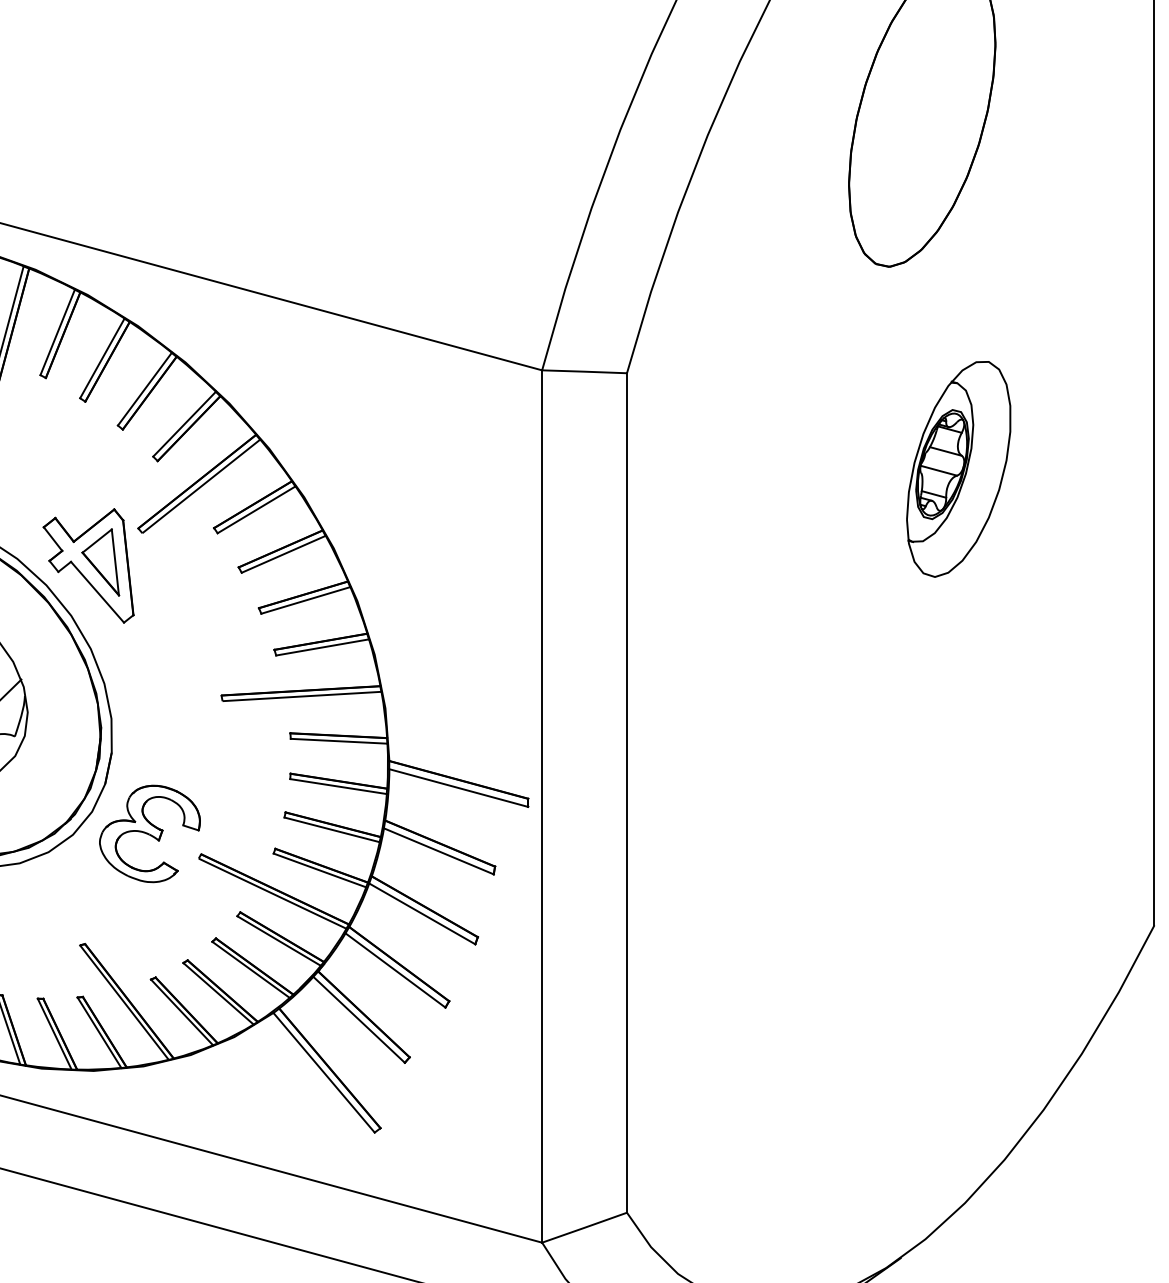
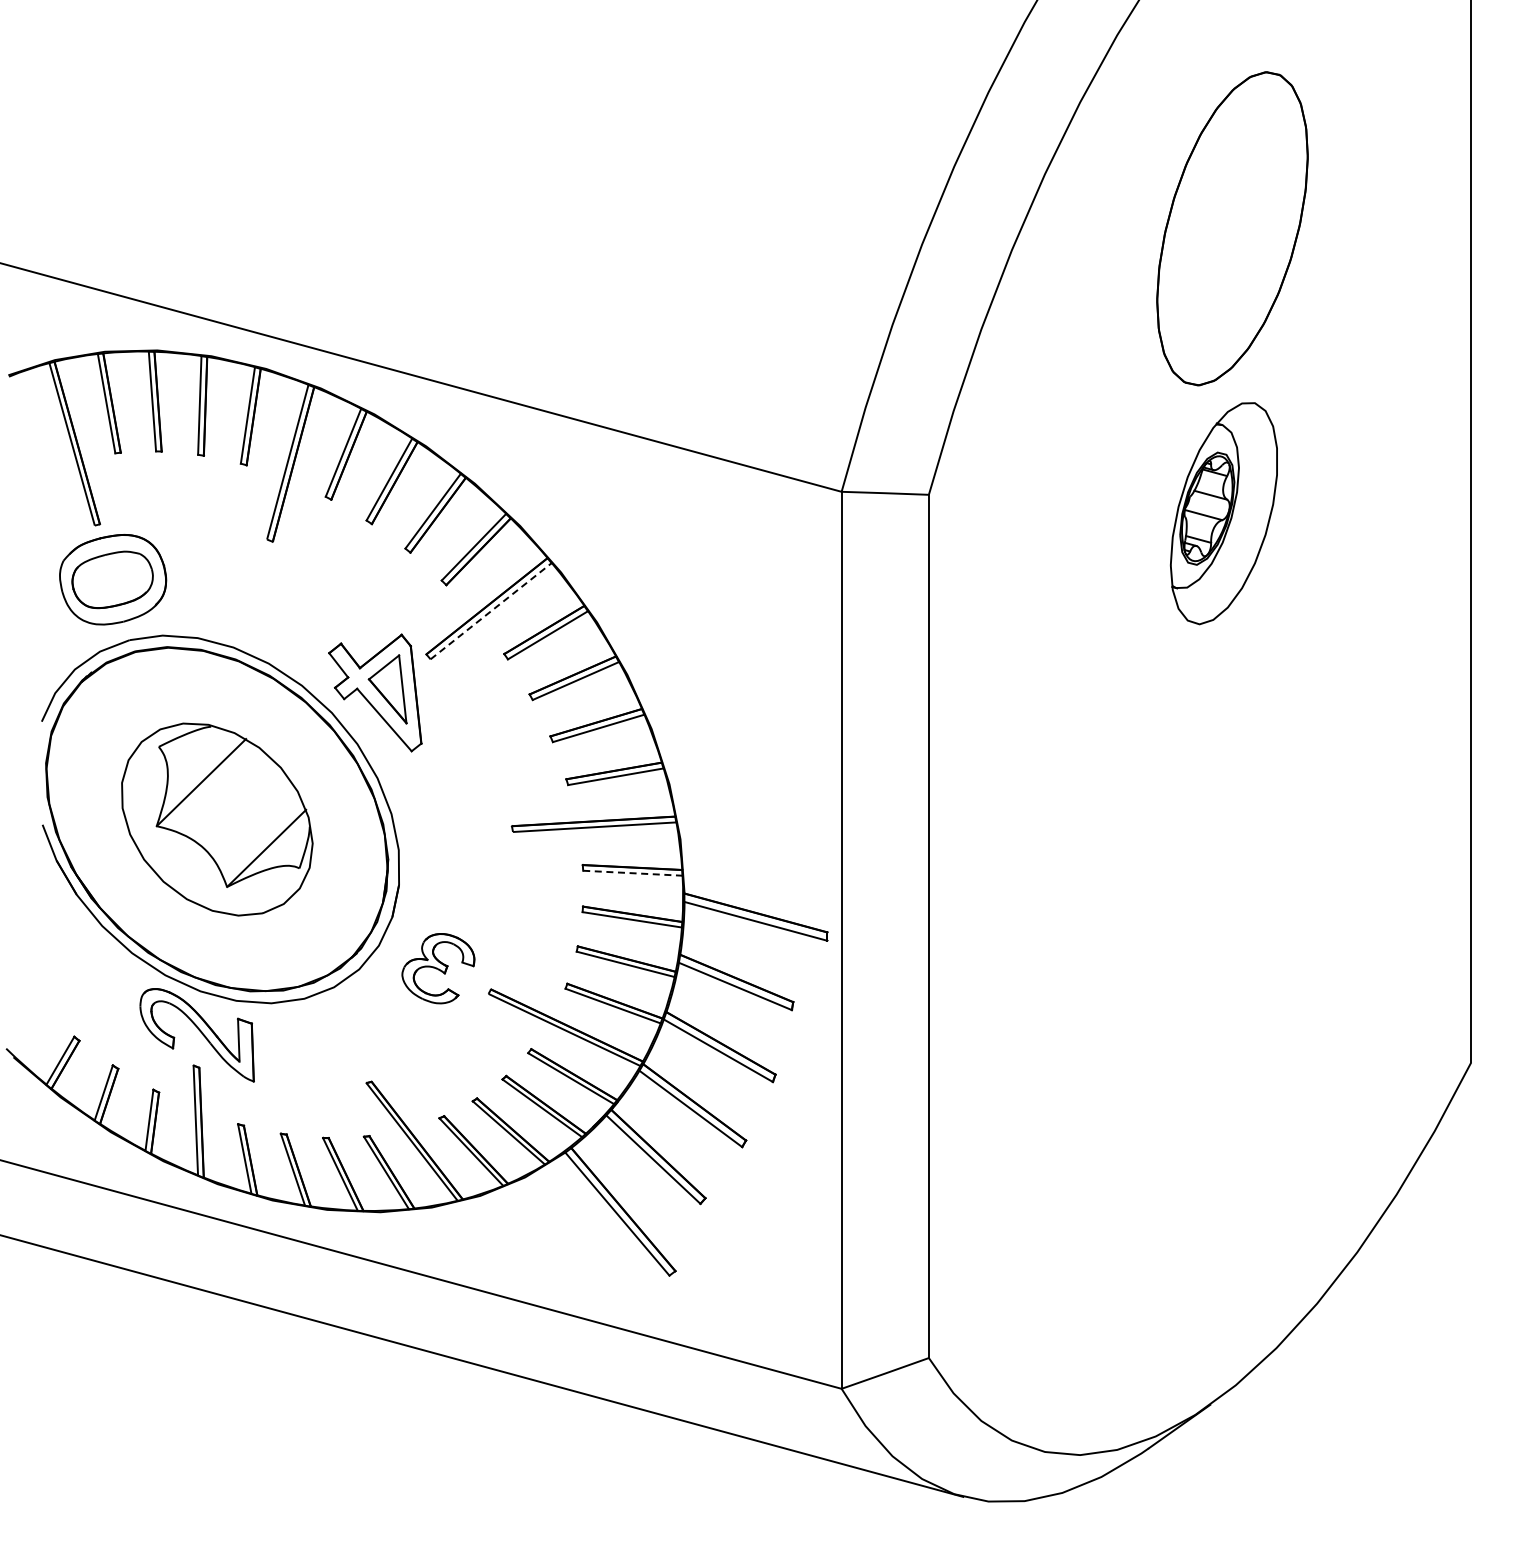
part: (958, 469) -> (1223, 513), moved
line: (201, 485) -> (491, 610), solid -> dashed
line: (338, 741) -> (632, 873), solid -> dashed
part: (150, 833) -> (438, 968), size x0.7

